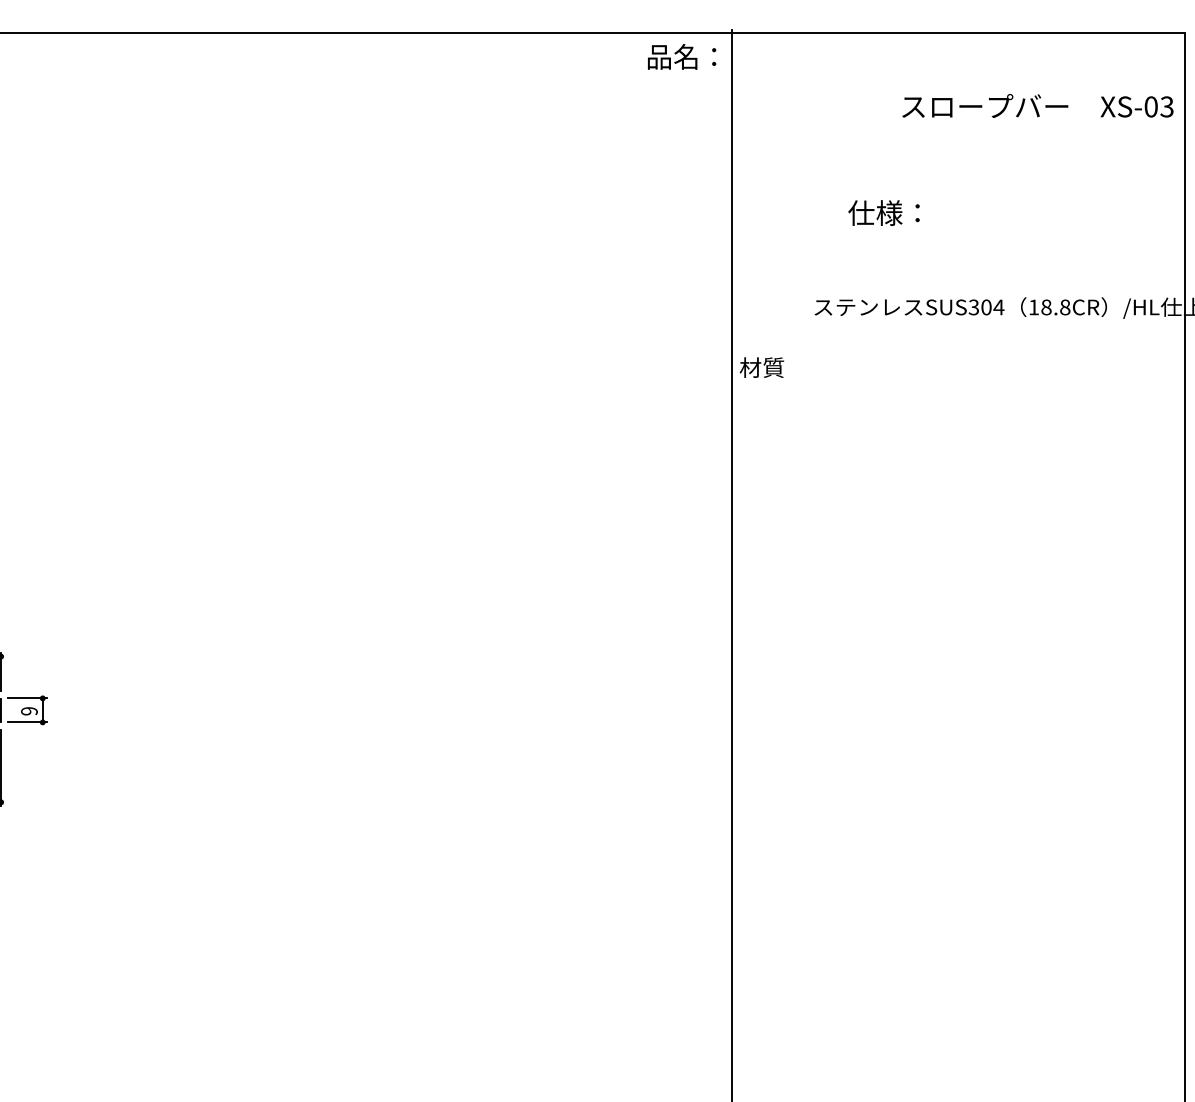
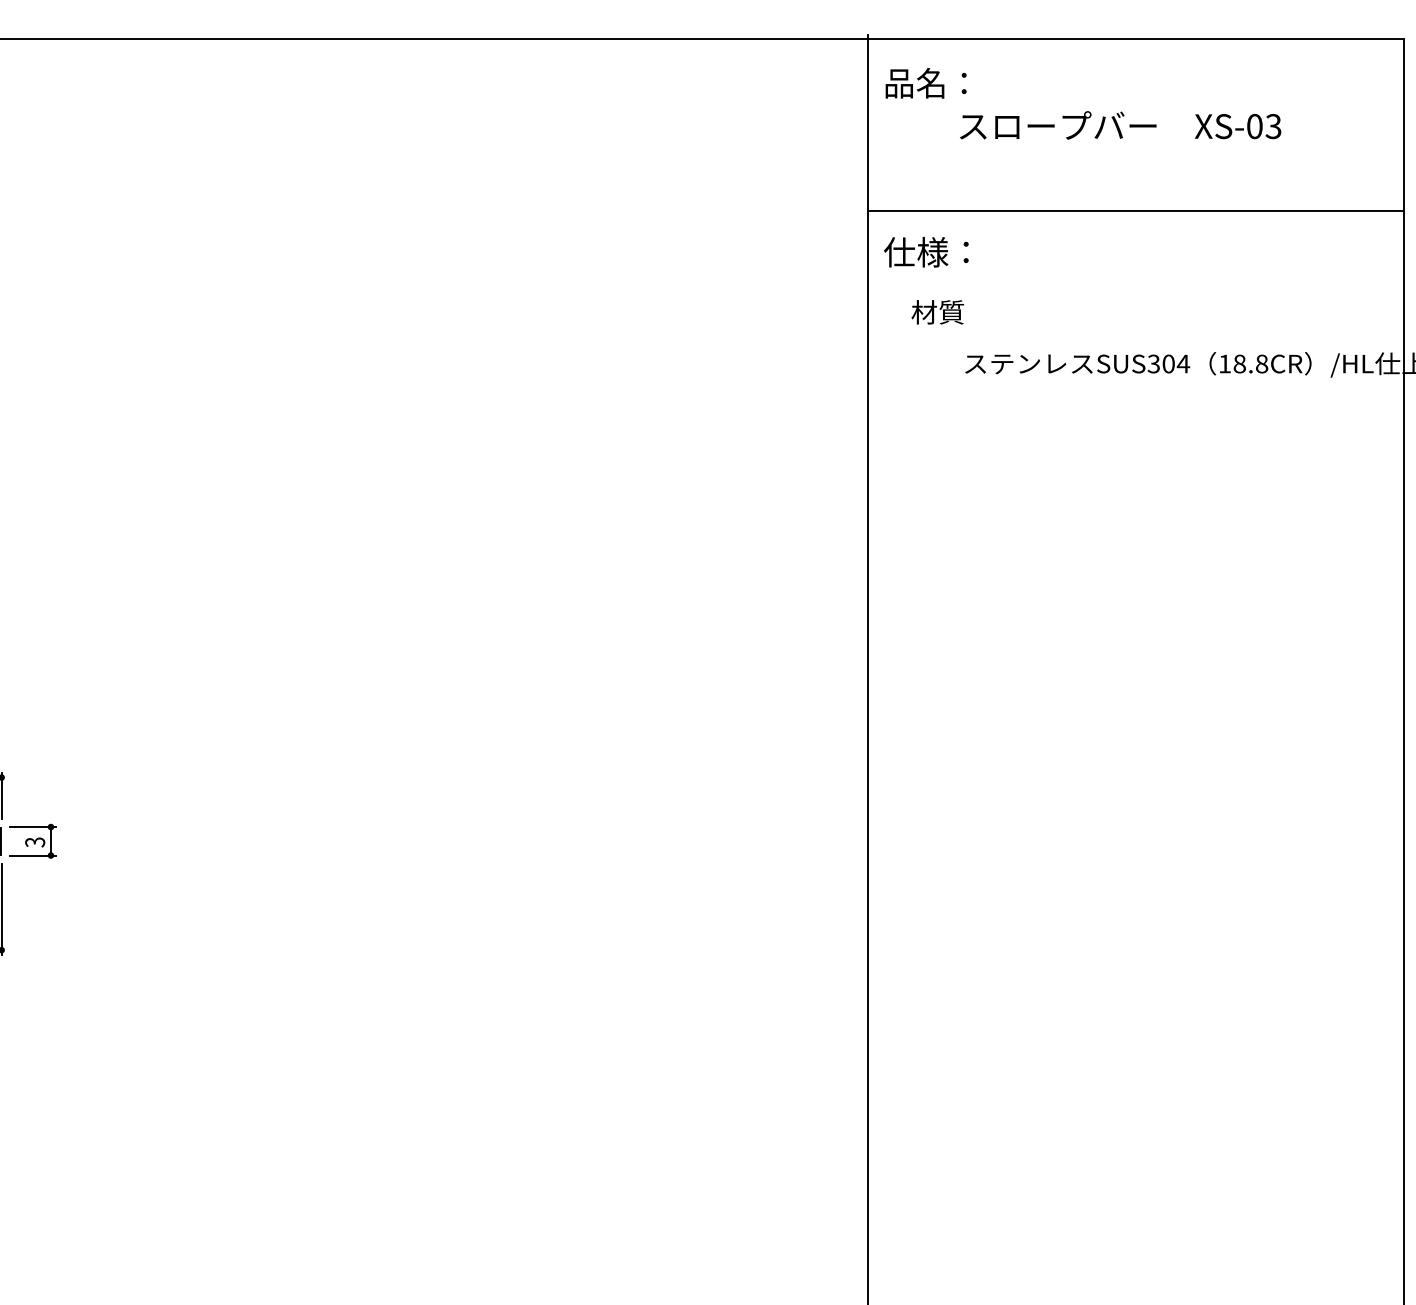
text: (681, 57) -> (925, 83), moved
text: (1037, 106) -> (1120, 125), moved
line: (959, 177) -> (1136, 210), added
text: (884, 213) -> (926, 252), moved
text: (761, 367) -> (937, 312), moved
text: (29, 711) -> (35, 842), 9 -> 3

